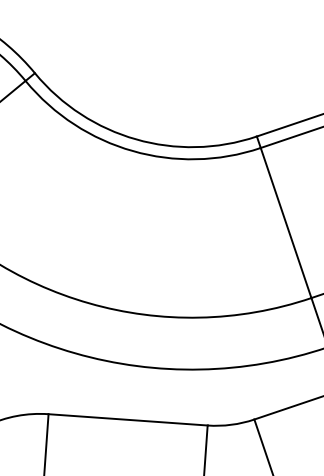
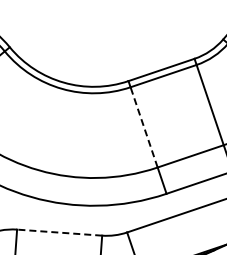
line: (284, 221) -> (143, 126), solid -> dashed
line: (127, 419) -> (59, 232), solid -> dashed

